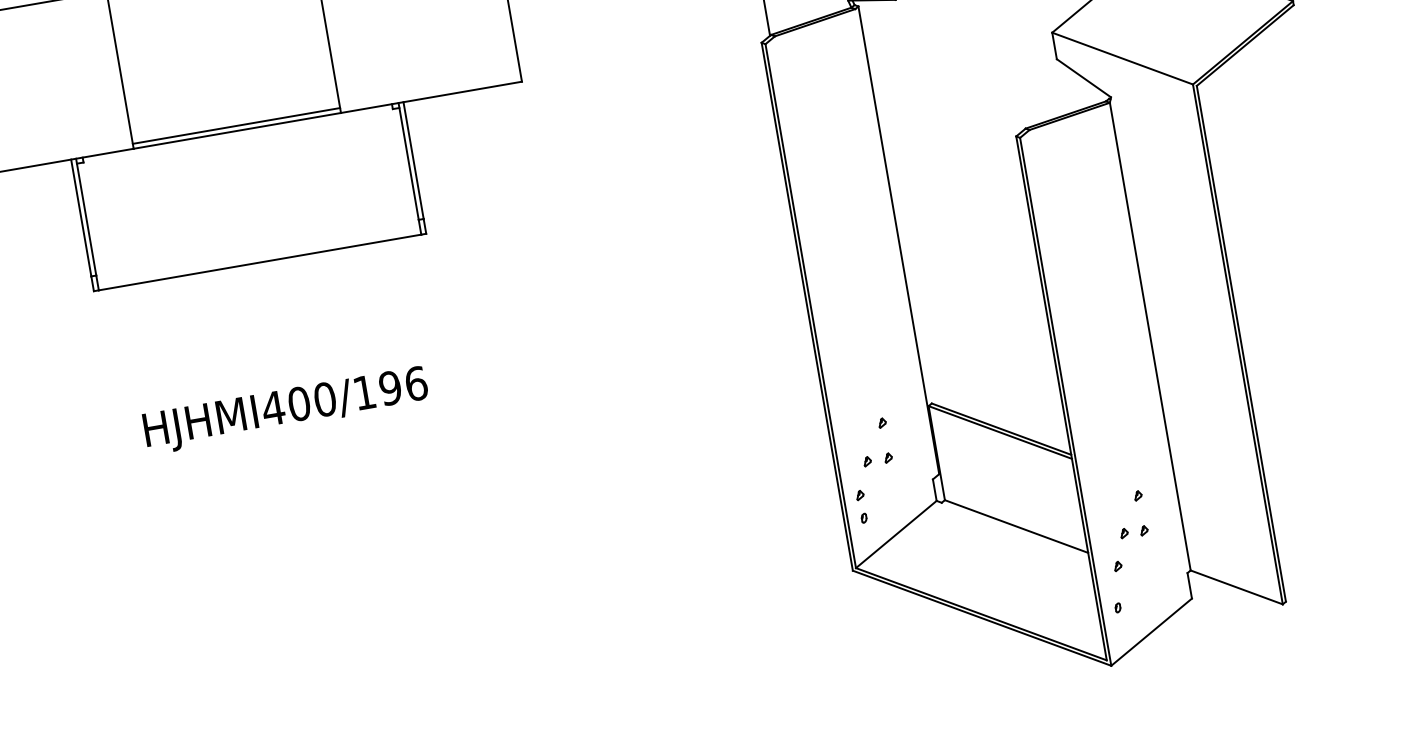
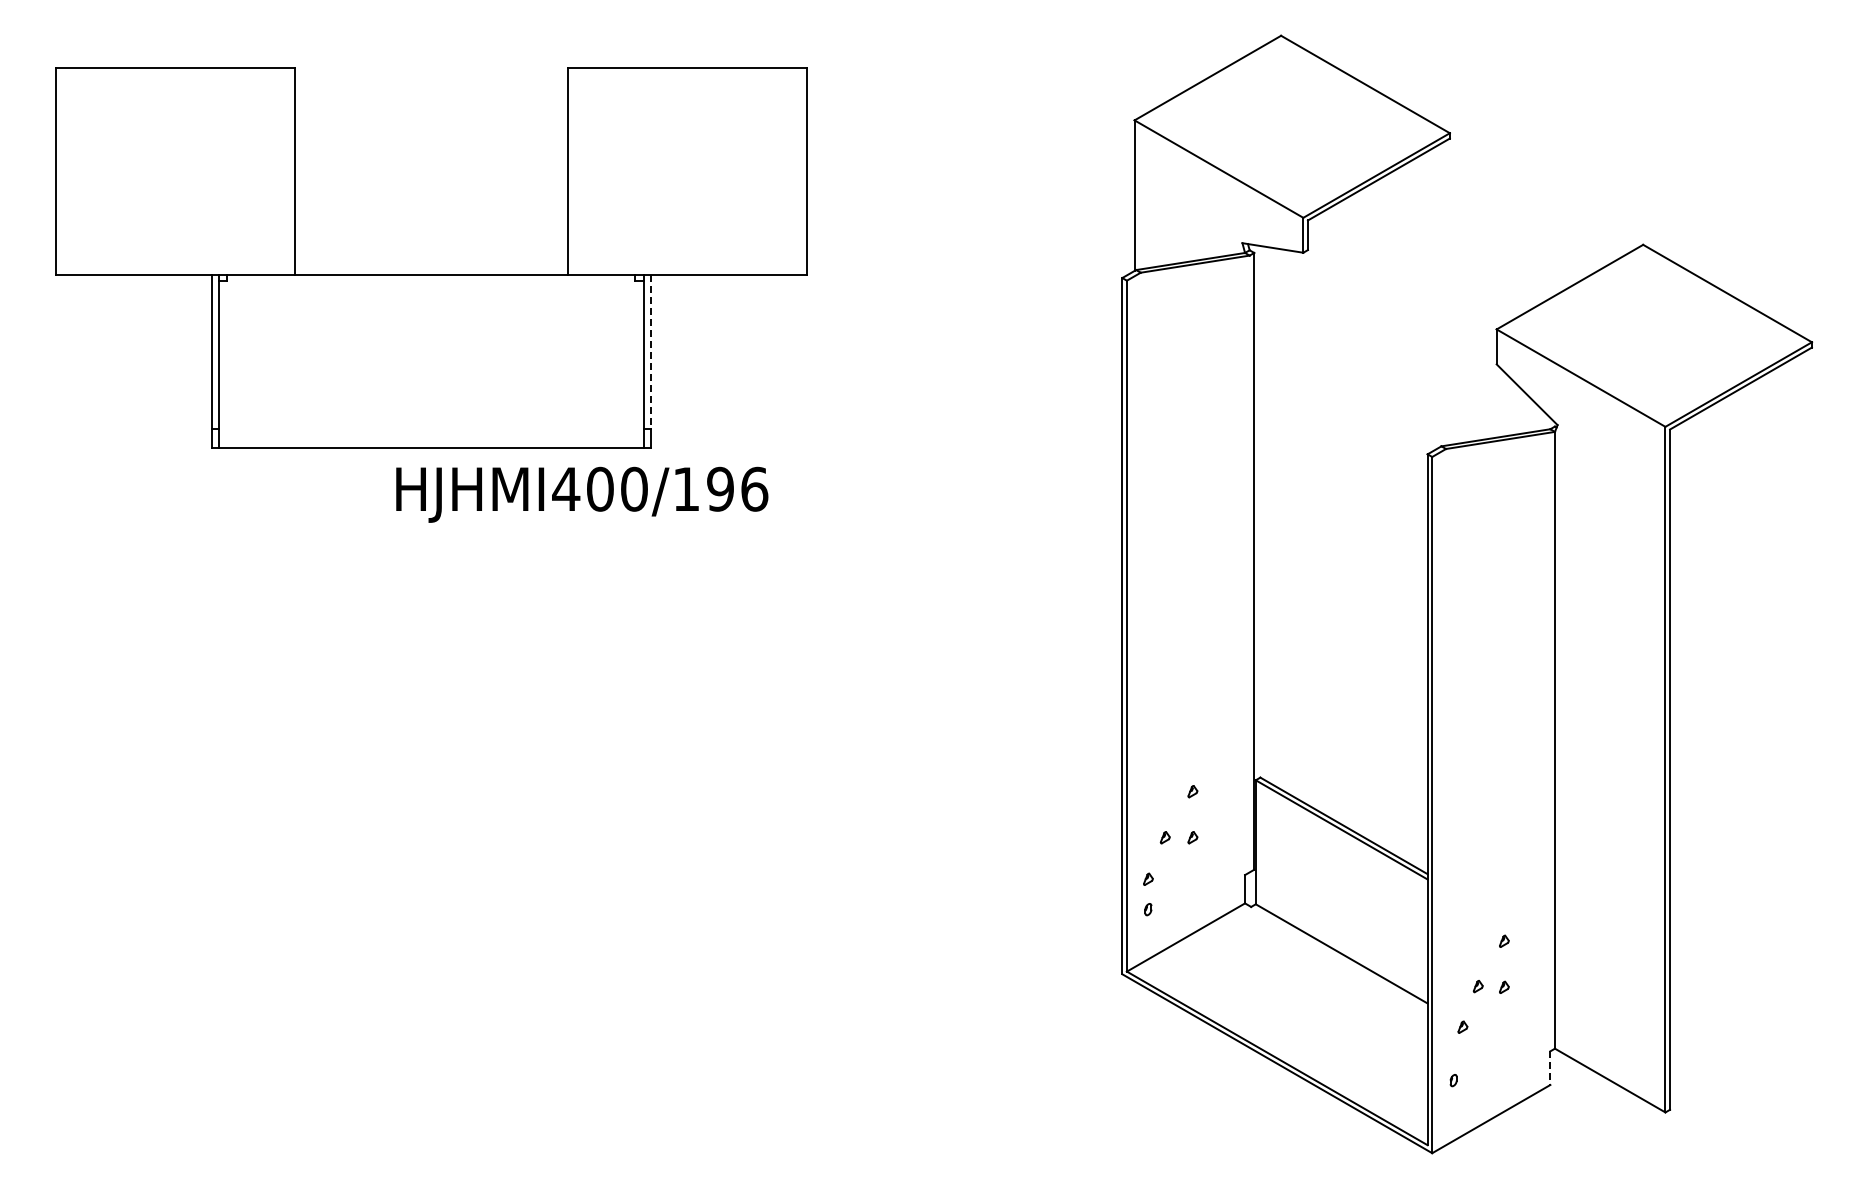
line: (236, 126) -> (431, 268), removed
line: (413, 161) -> (650, 352), solid -> dashed
text: (286, 410) -> (582, 494), moved
line: (1189, 586) -> (1550, 1068), solid -> dashed

